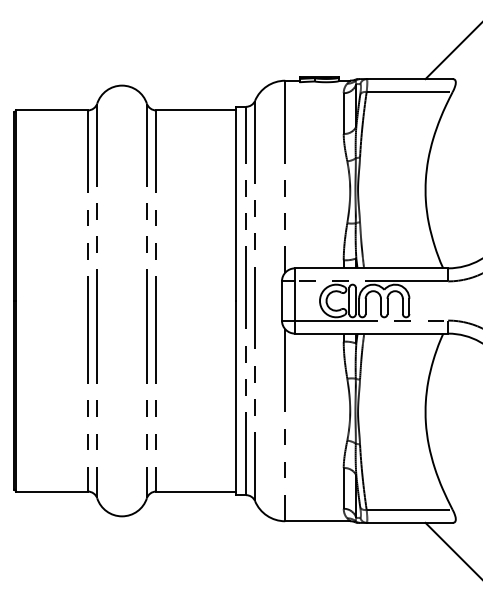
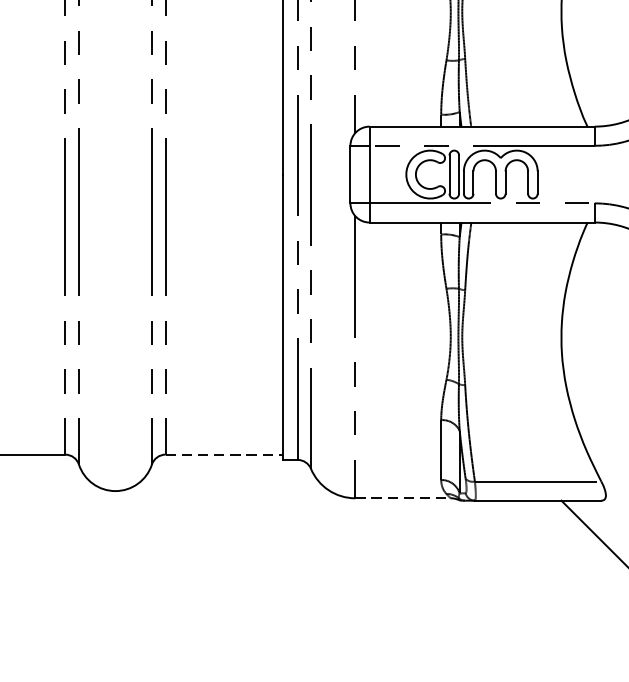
line: (196, 491) -> (224, 454), solid -> dashed
line: (318, 521) -> (404, 498), solid -> dashed

